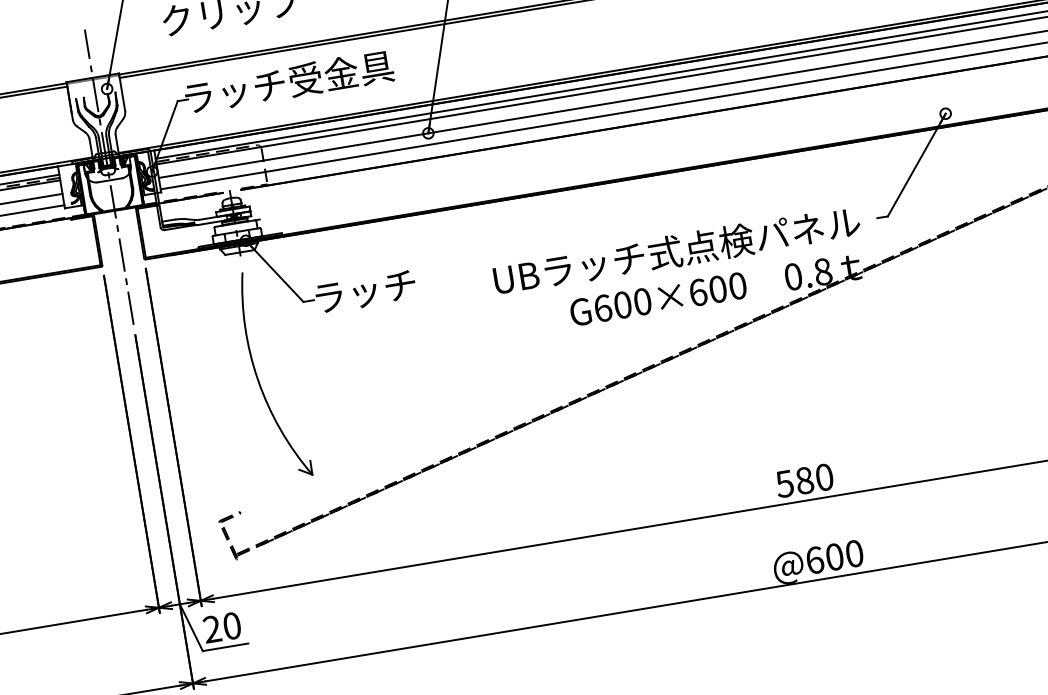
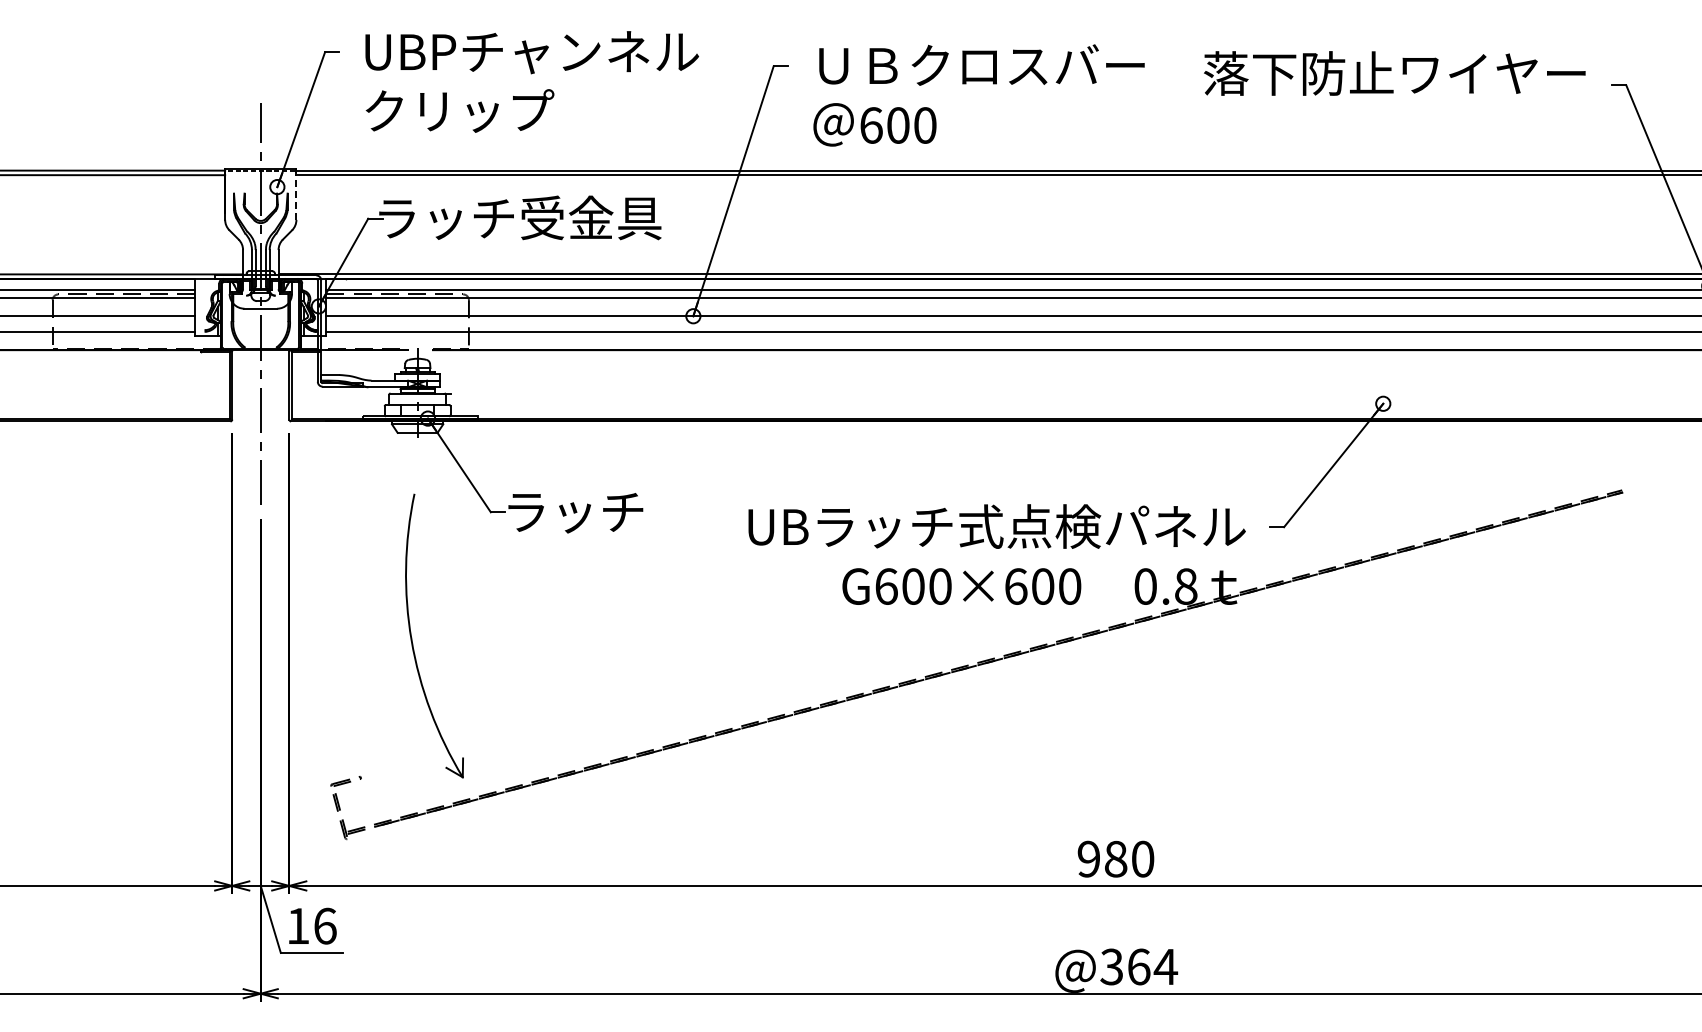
line: (122, 93) -> (296, 196), solid -> dashed
part: (258, 378) -> (412, 637), moved
text: (784, 483) -> (1088, 858), 580 -> 980
text: (835, 556) -> (1139, 966), @600 -> @364
text: (221, 627) -> (311, 925), 20 -> 16

